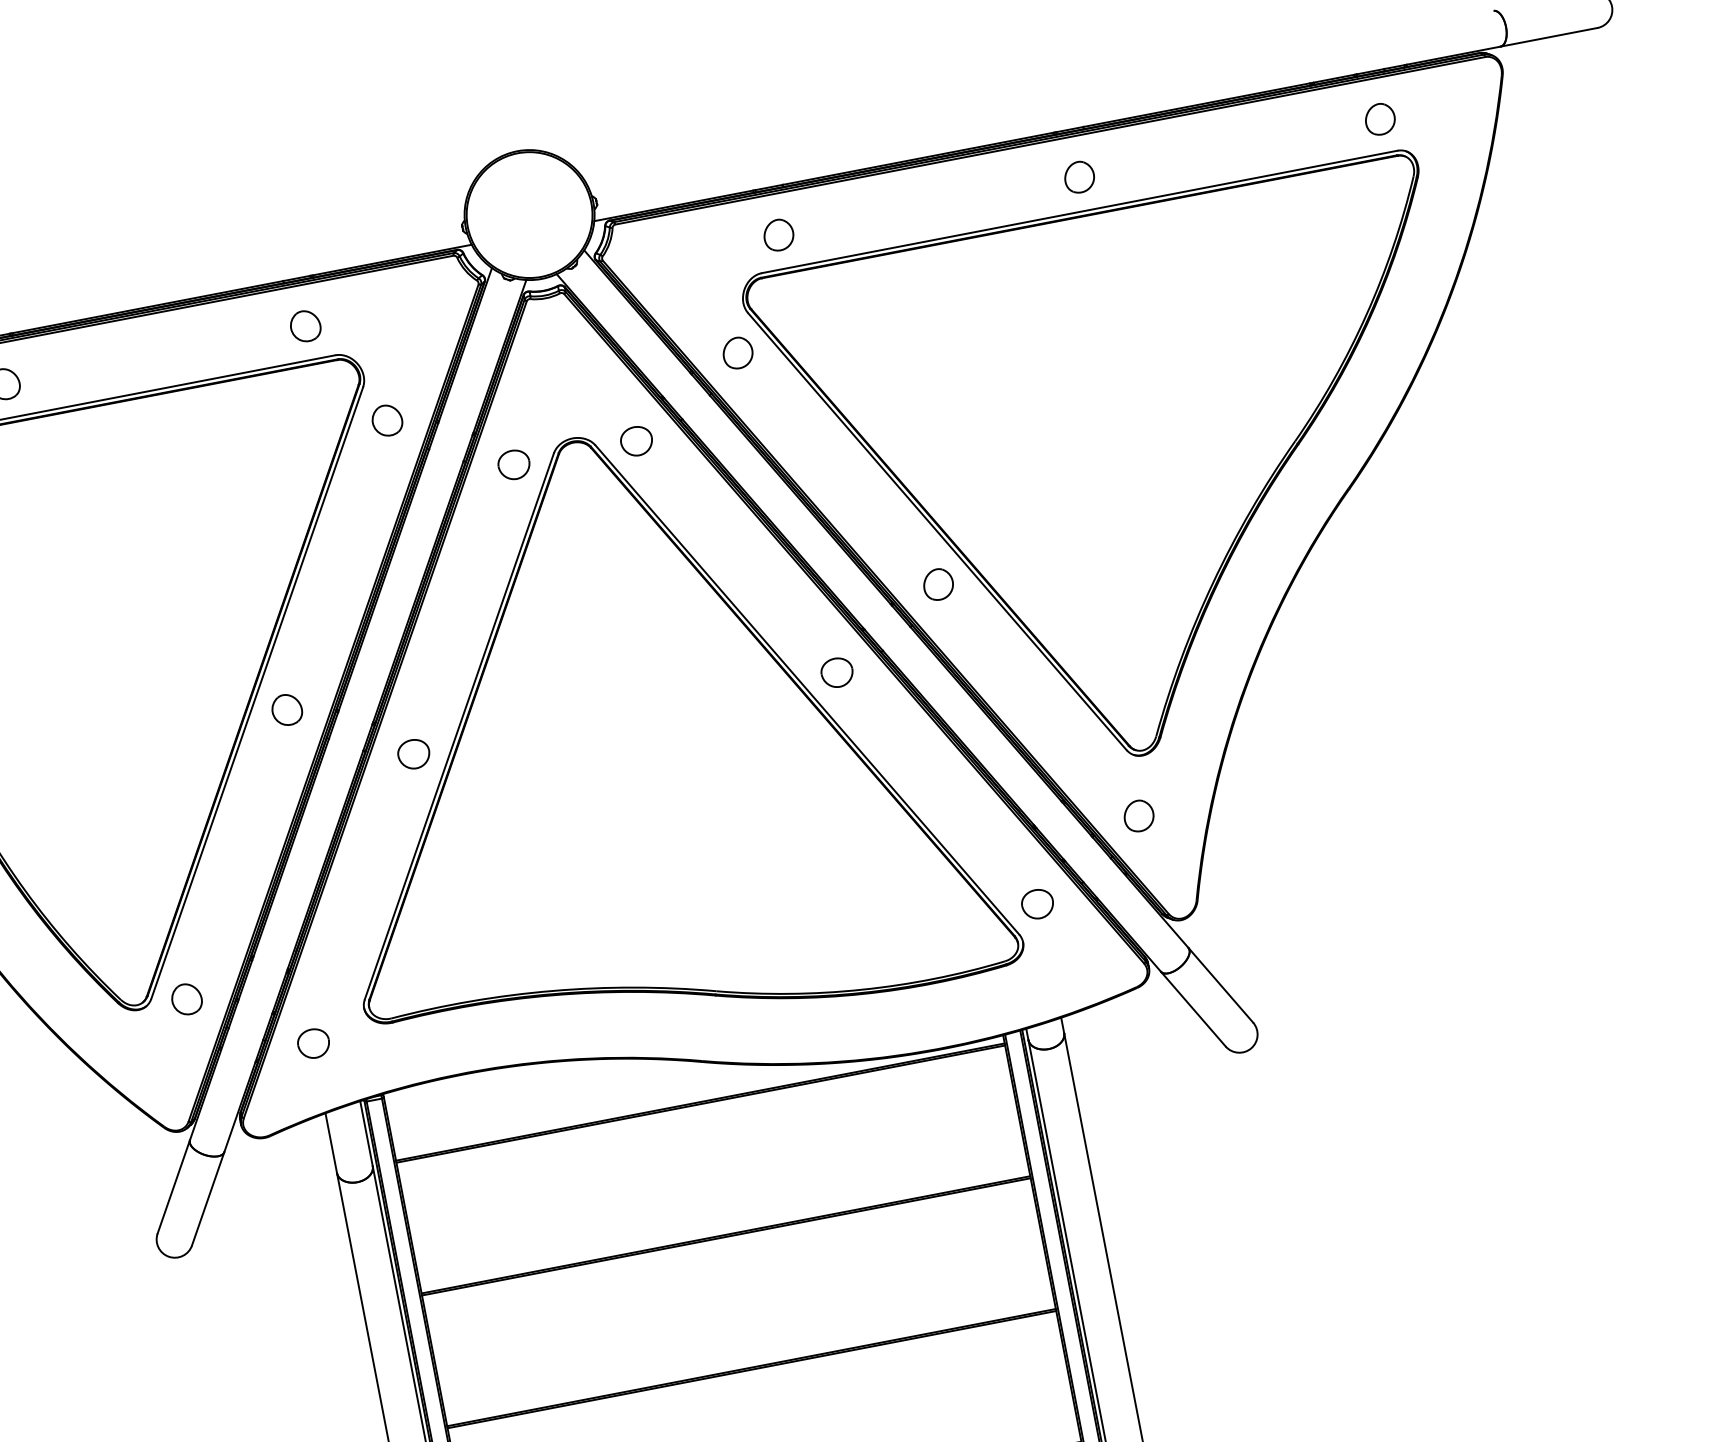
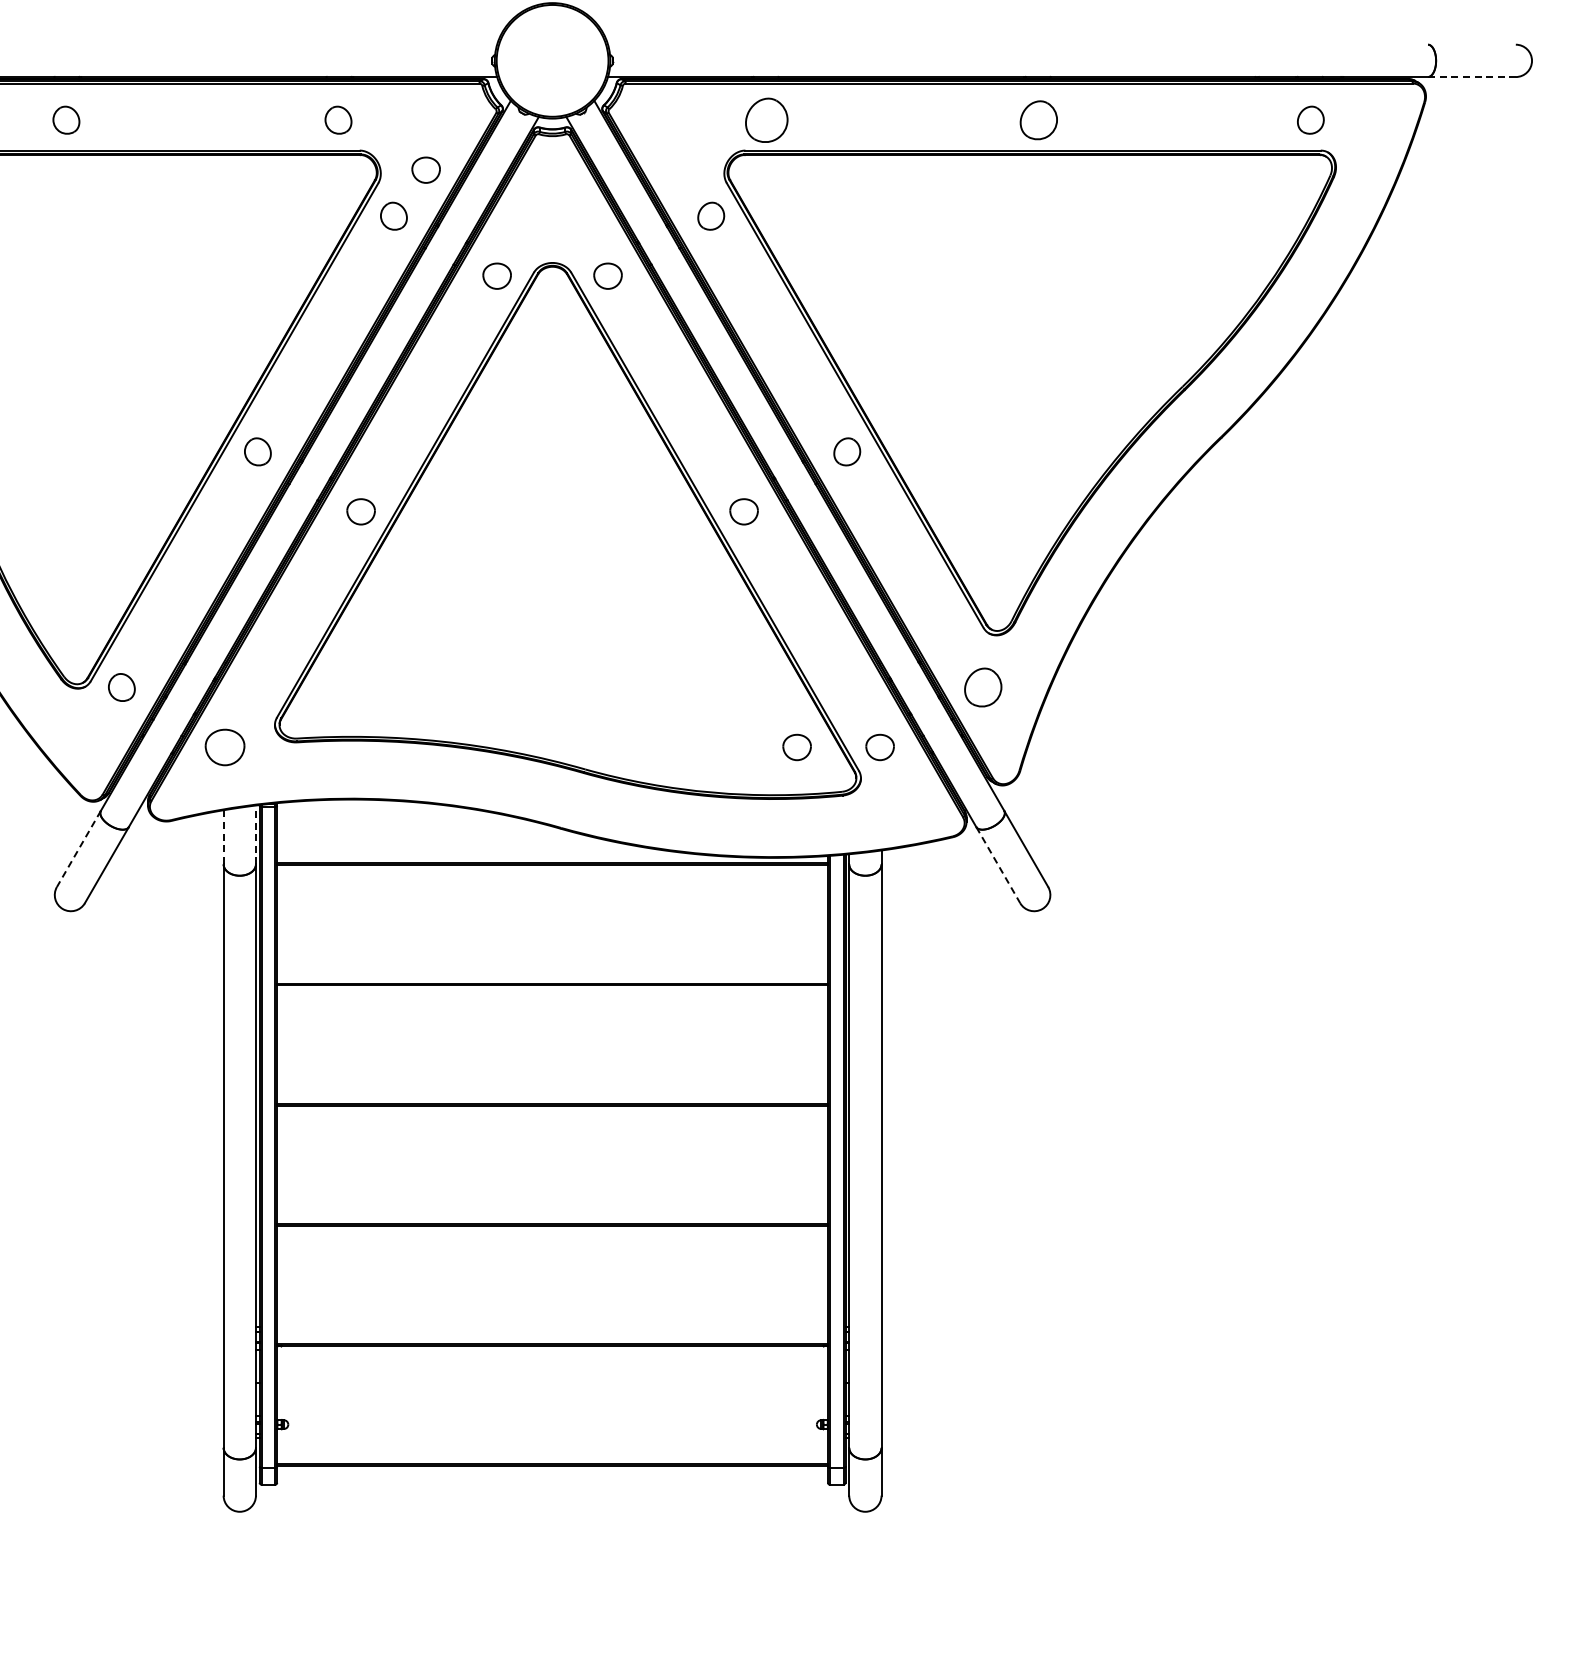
line: (1548, 37) -> (1471, 77), solid -> dashed
part: (1079, 176) -> (1038, 119), size x1.4
part: (778, 234) -> (766, 119), size x1.6
part: (412, 362) -> (425, 169), added
part: (1139, 815) -> (983, 687), size x1.4
part: (945, 922) -> (796, 747), added
line: (1193, 1009) -> (998, 865), solid -> dashed
part: (313, 1043) -> (224, 747), size x1.4
line: (365, 1133) -> (255, 834), solid -> dashed
line: (331, 1143) -> (223, 837), solid -> dashed
line: (173, 1186) -> (78, 848), solid -> dashed

